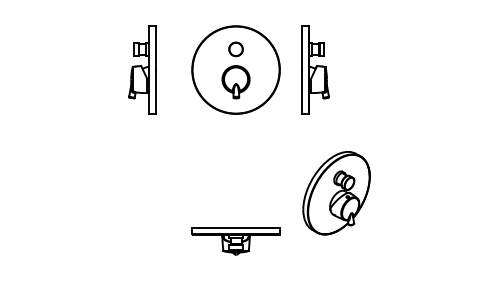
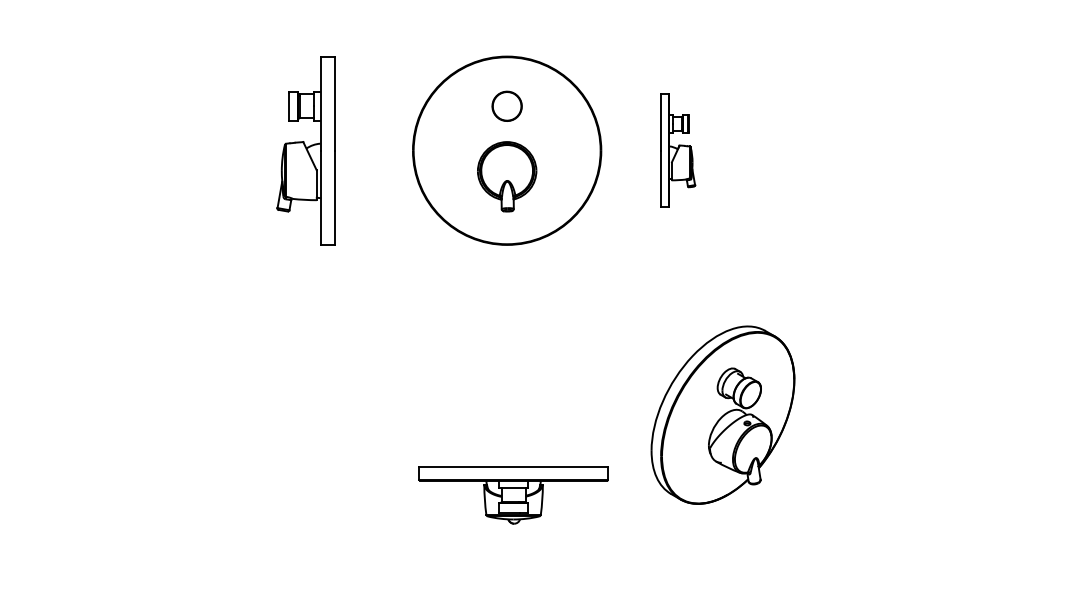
part: (315, 69) -> (677, 149), size x0.6
part: (235, 241) -> (512, 495), moved

